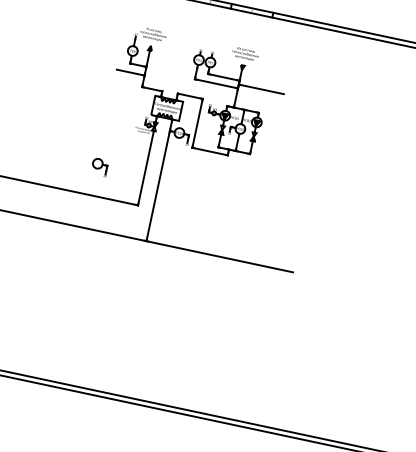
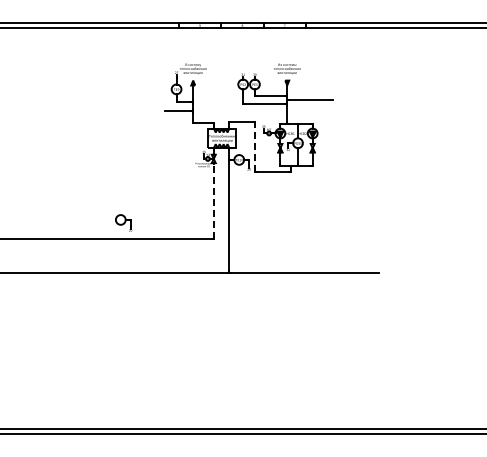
line: (197, 123) -> (254, 146), solid -> dashed
part: (99, 166) -> (123, 222), moved
line: (145, 168) -> (213, 201), solid -> dashed

